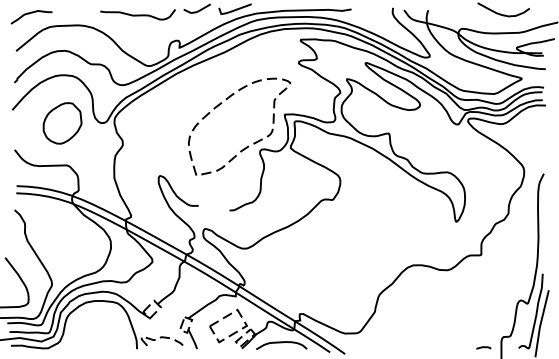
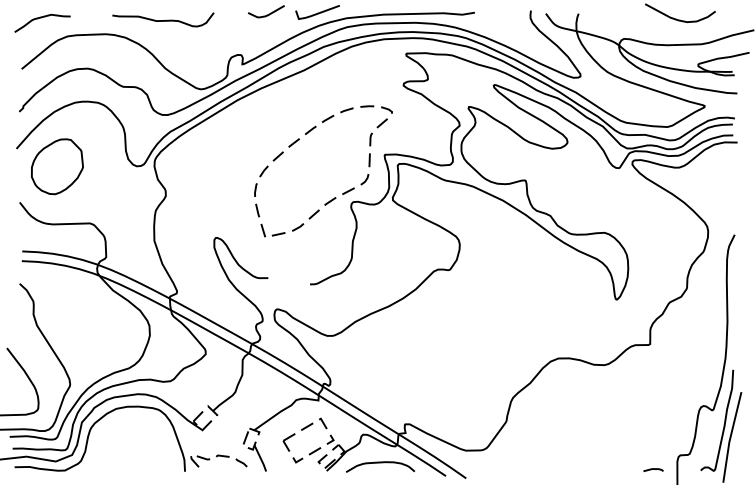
curve: (137, 14) -> (162, 19), moved
part: (62, 123) -> (57, 166), moved

